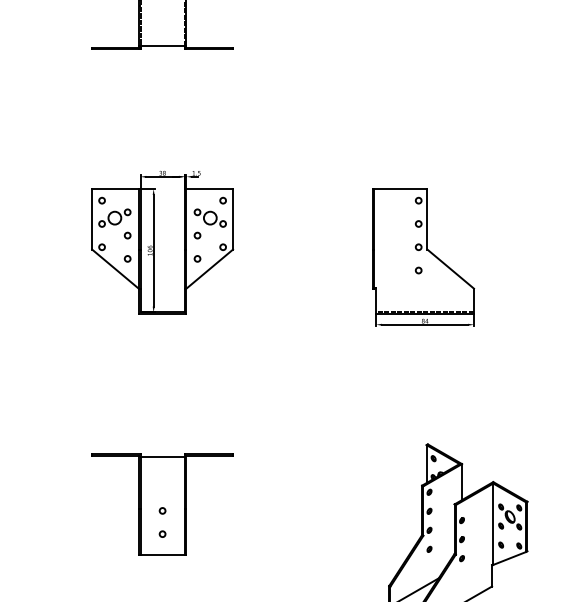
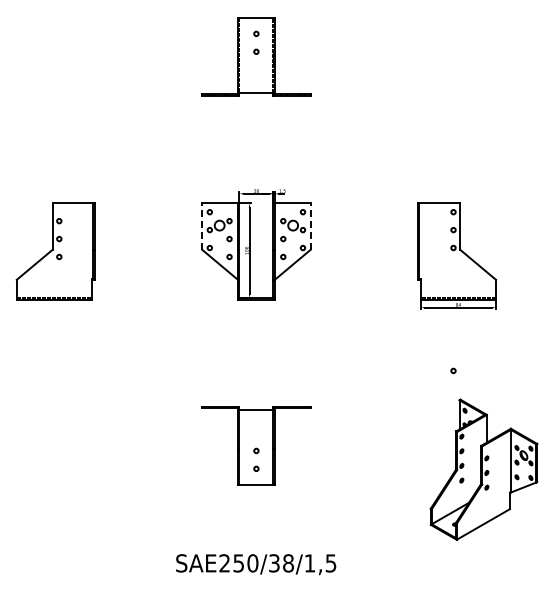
line: (92, 219) -> (202, 226), solid -> dashed
line: (232, 219) -> (310, 226), solid -> dashed
circle: (418, 269) -> (453, 370), moved

